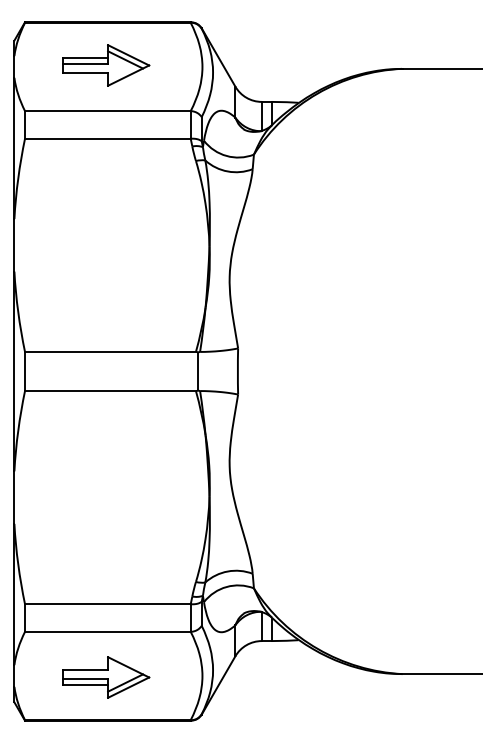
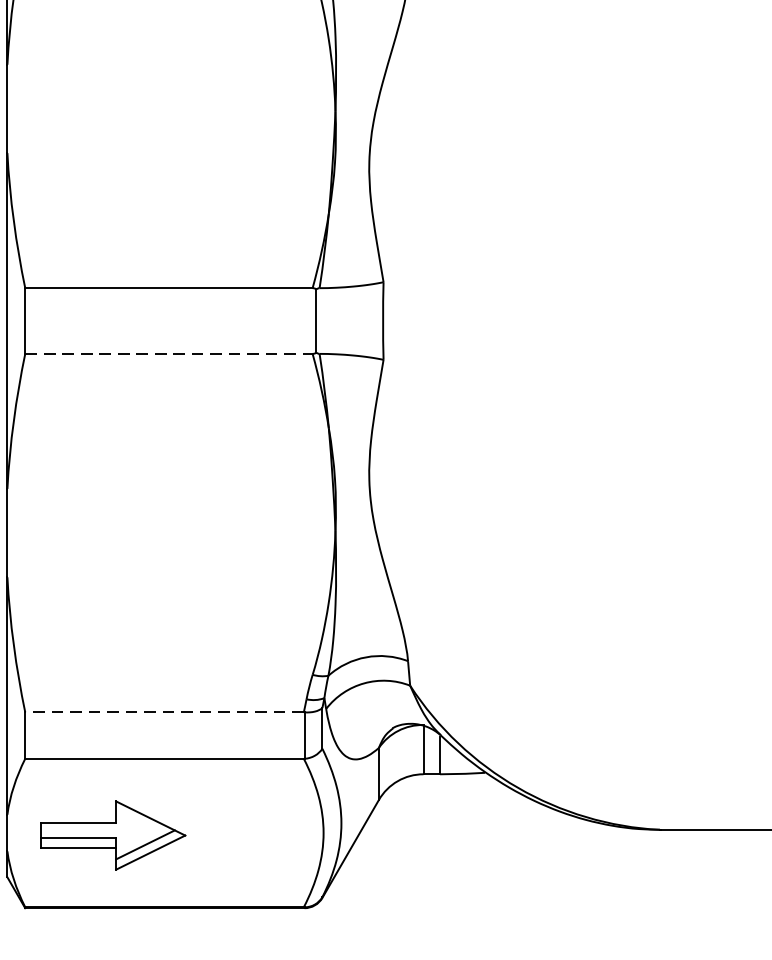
line: (110, 391) -> (168, 354), solid -> dashed
line: (107, 604) -> (163, 712), solid -> dashed
part: (106, 677) -> (113, 835), moved

